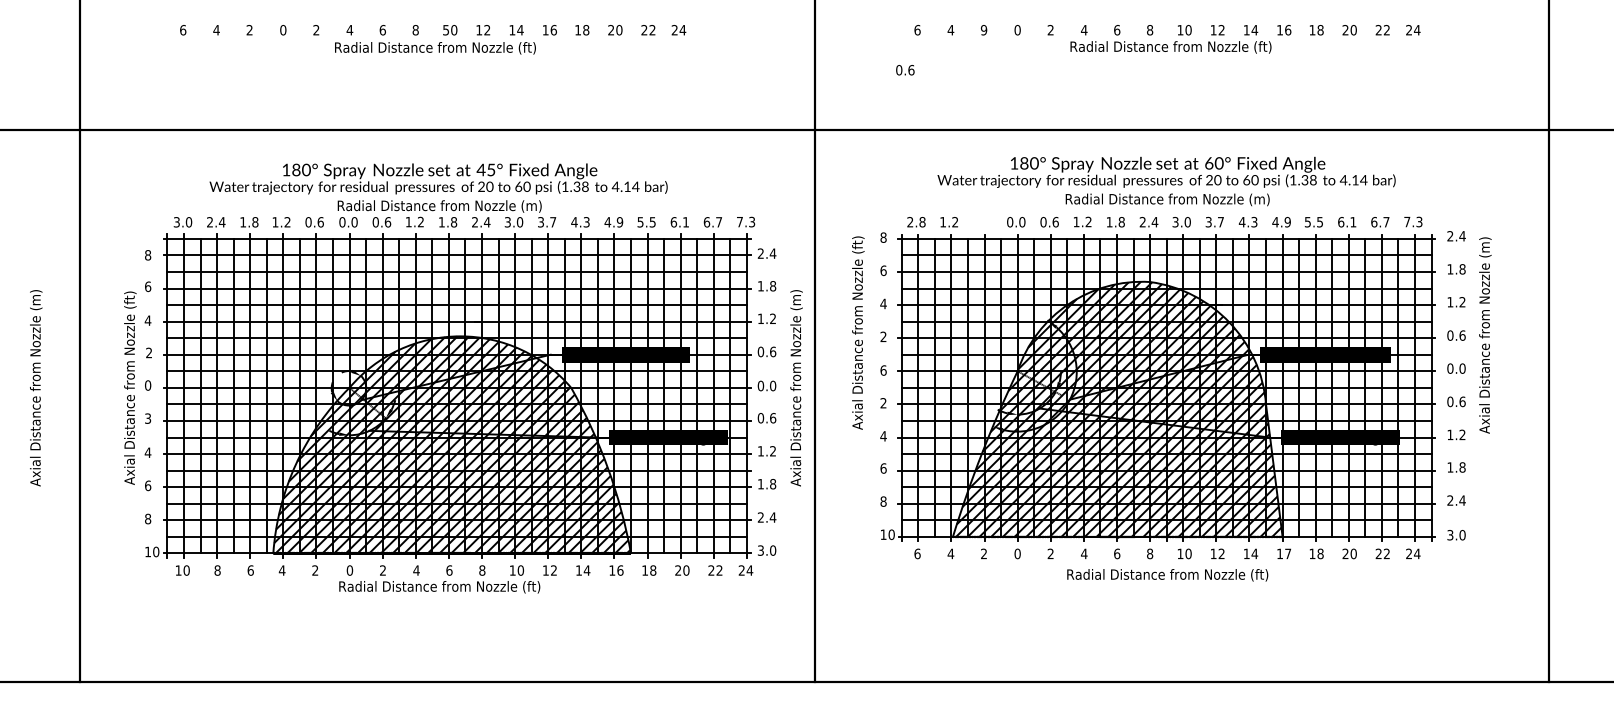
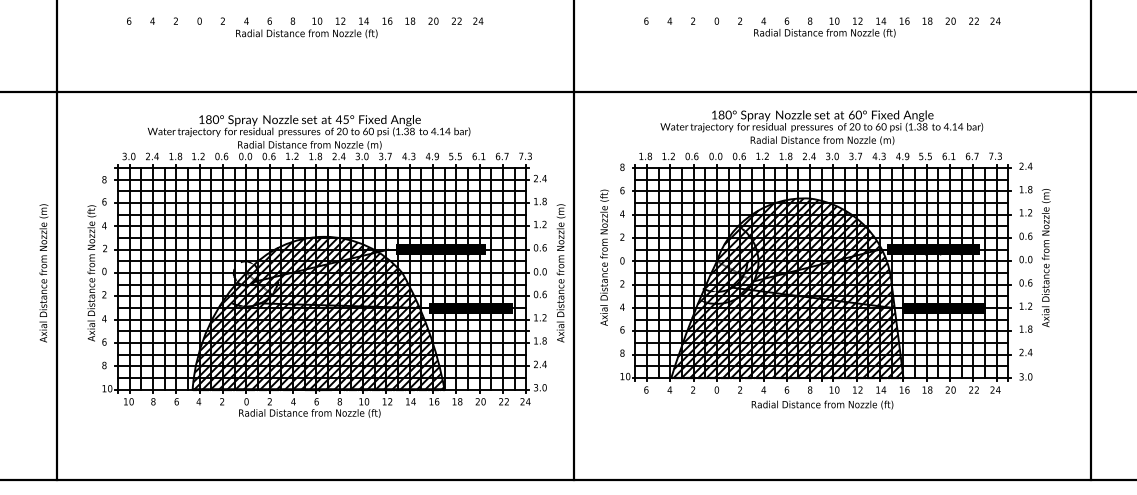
text: (445, 30) -> (313, 21), 50 -> 10
text: (983, 30) -> (692, 21), 9 -> 2
text: (905, 70) -> (692, 156), moved
text: (909, 222) -> (640, 156), 2.8 -> 1.8
text: (858, 332) -> (604, 257), moved
text: (1485, 335) -> (1046, 258), moved
text: (883, 370) -> (622, 260), 6 -> 0
text: (36, 388) -> (44, 273), moved
text: (148, 418) -> (104, 294), 3 -> 2
text: (1288, 553) -> (907, 389), 17 -> 16

